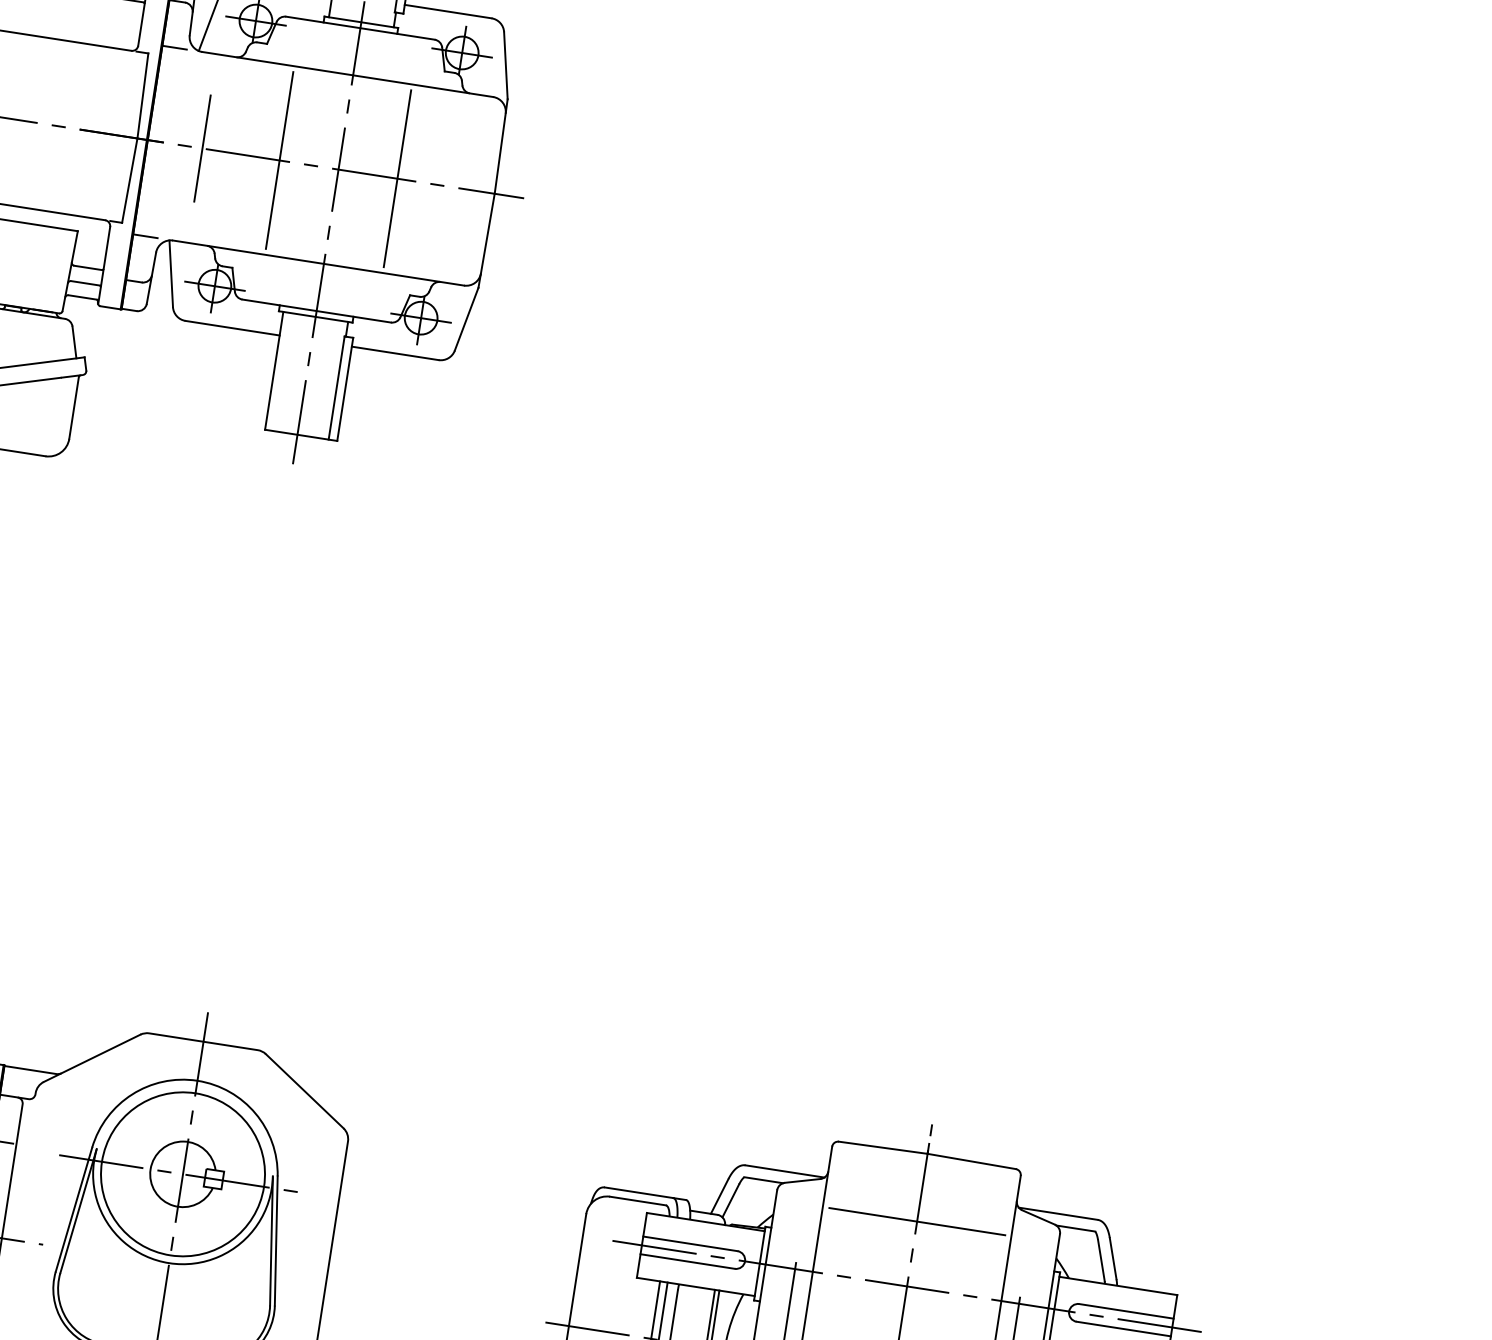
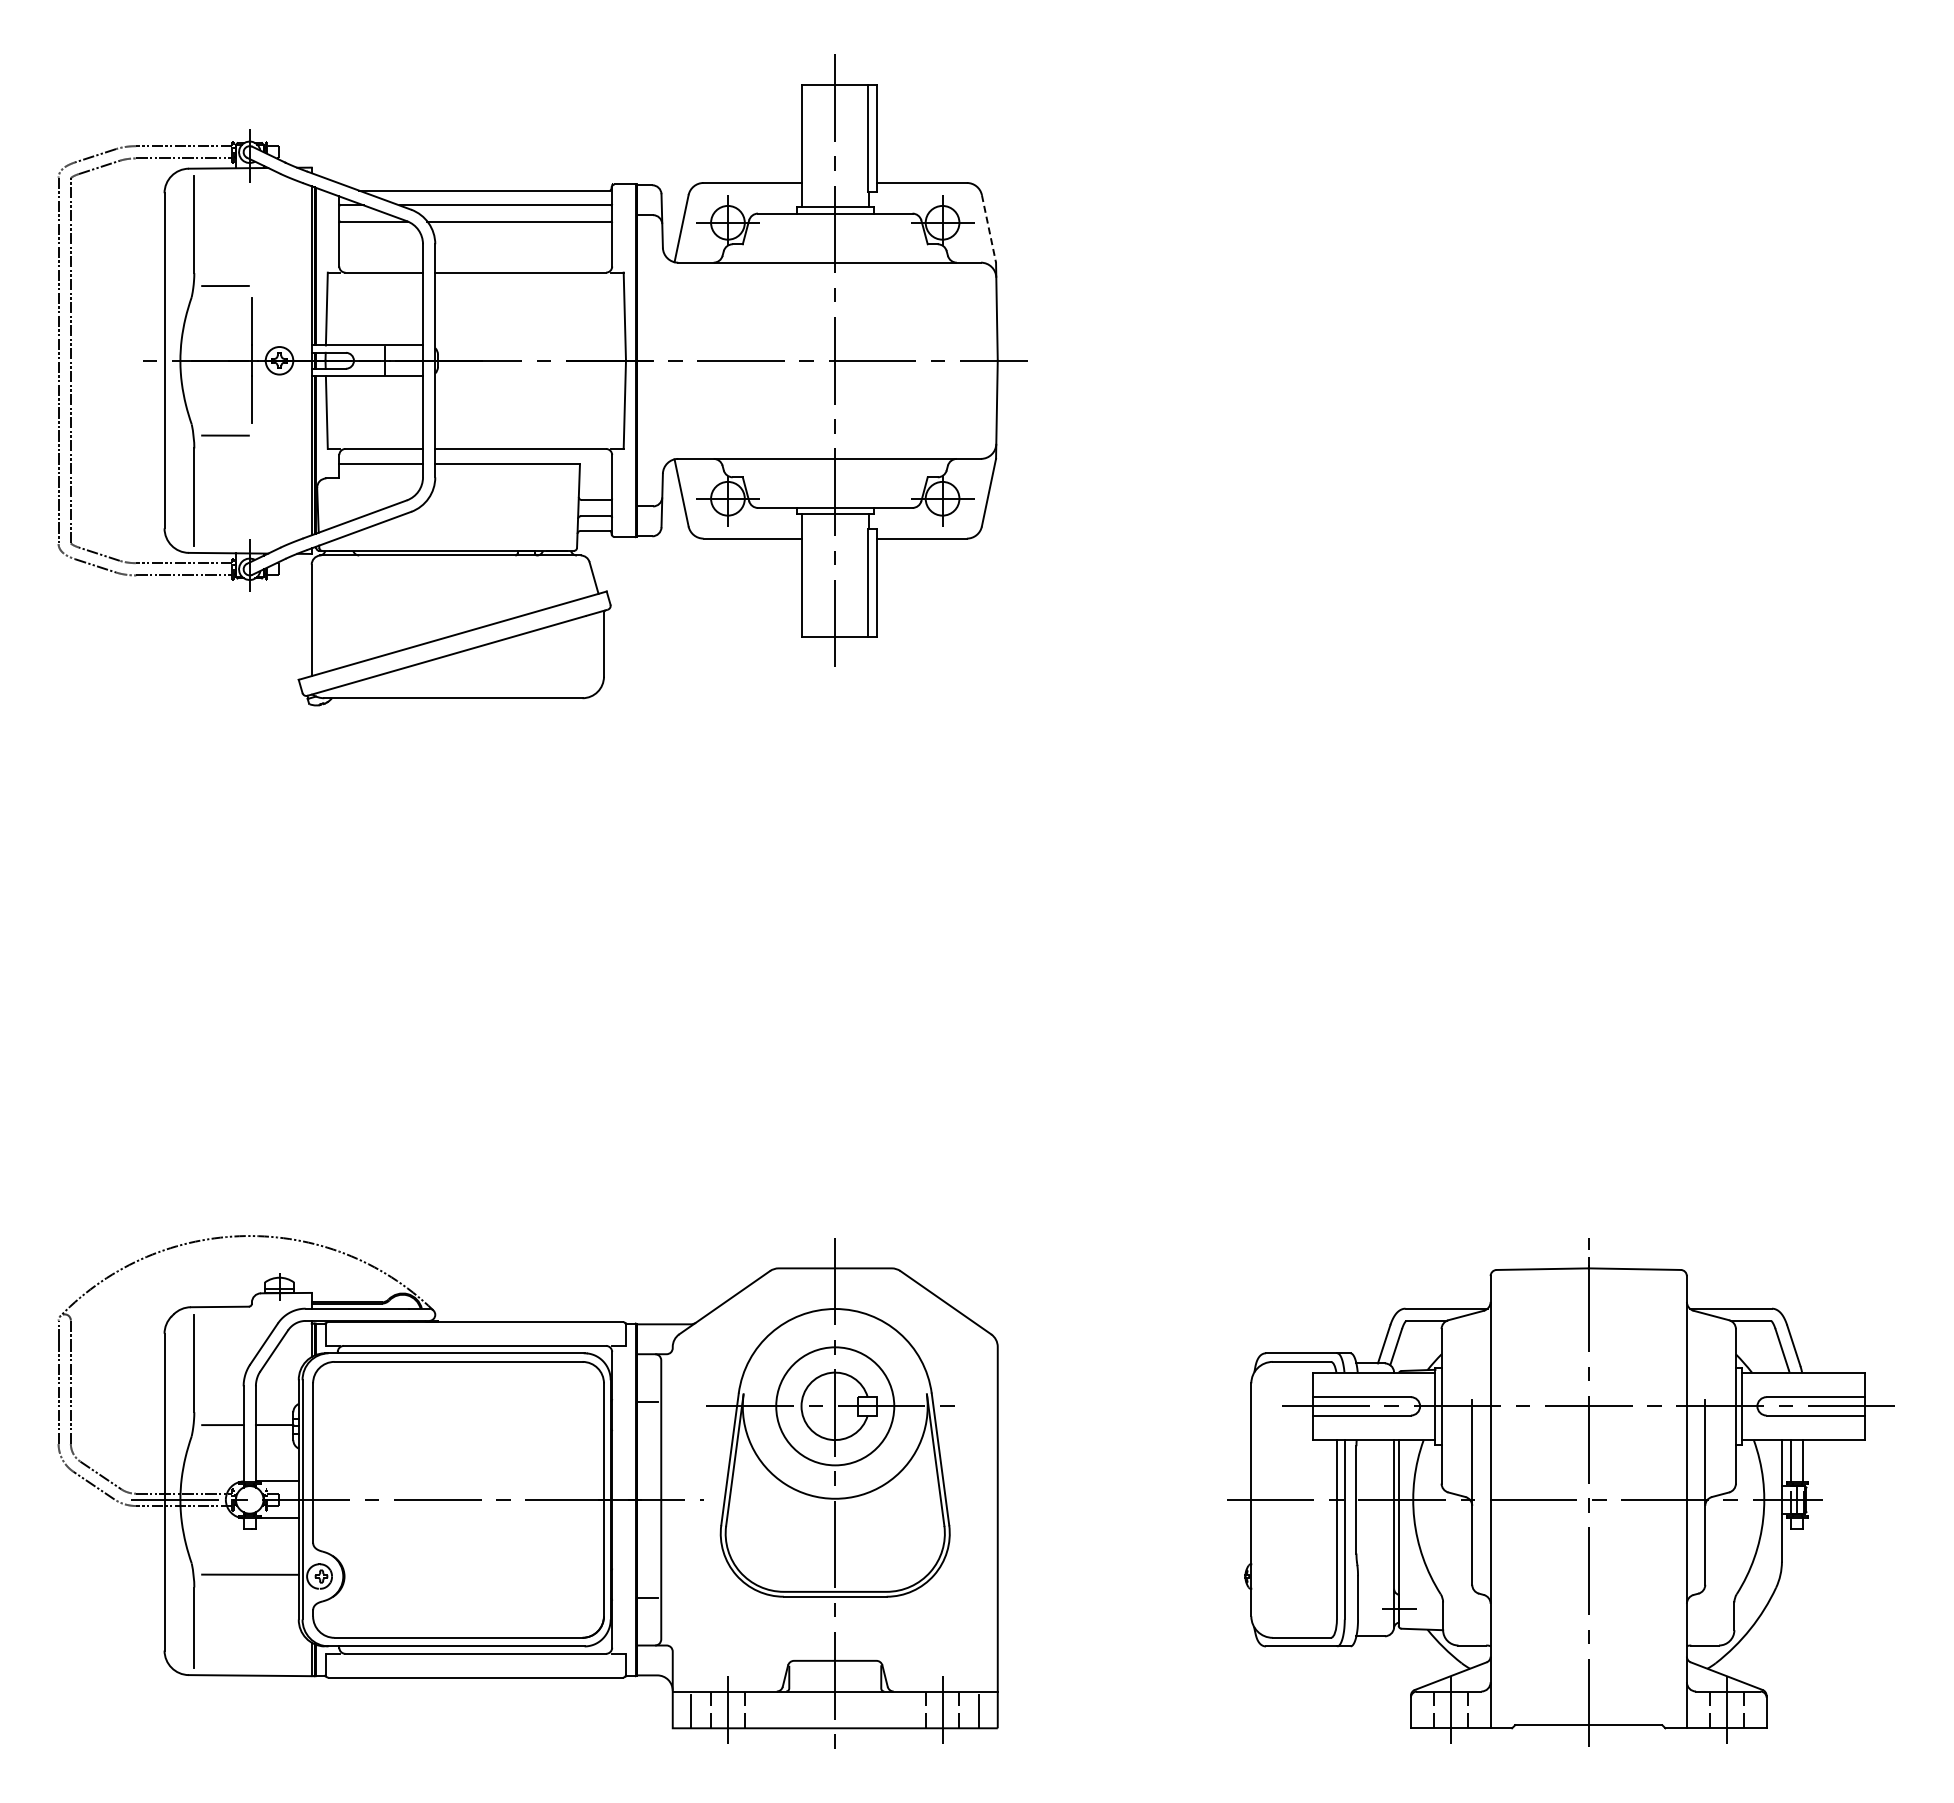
line: (174, 47) -> (649, 262), removed
line: (506, 66) -> (989, 229), solid -> dashed
line: (202, 148) -> (693, 360), removed
line: (279, 160) -> (773, 360), removed
line: (397, 178) -> (896, 360), removed
line: (145, 235) -> (649, 458), removed
circle: (182, 1174) -> (834, 1406), size x0.7
line: (916, 1221) -> (1588, 1338), removed

